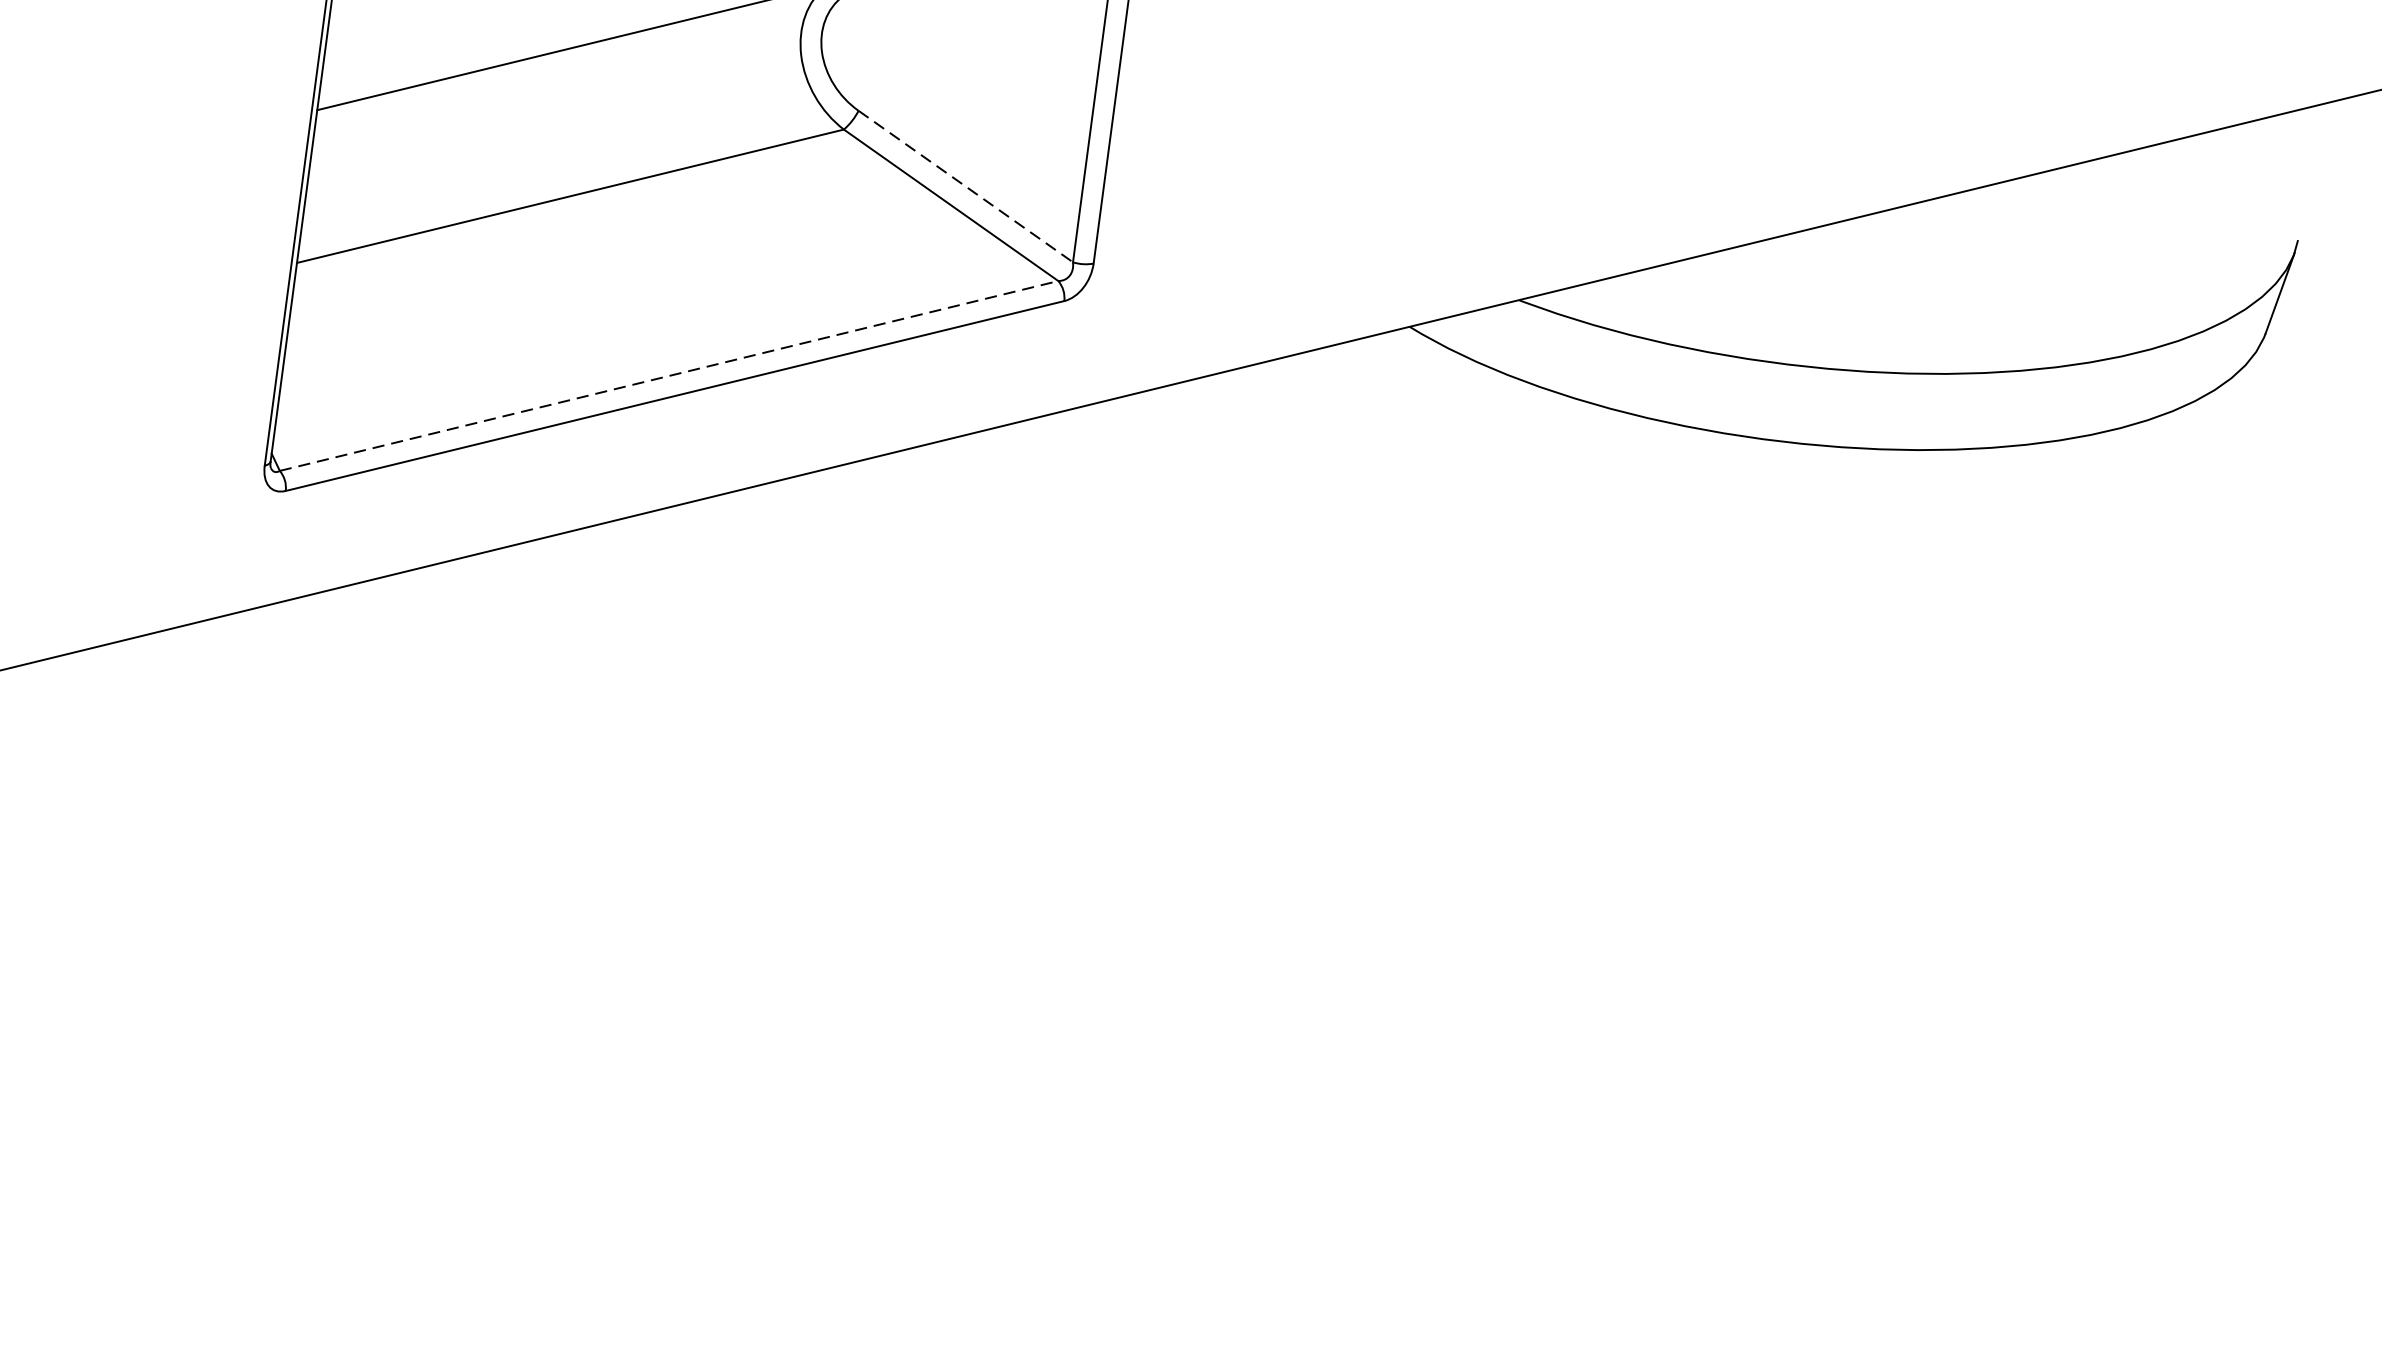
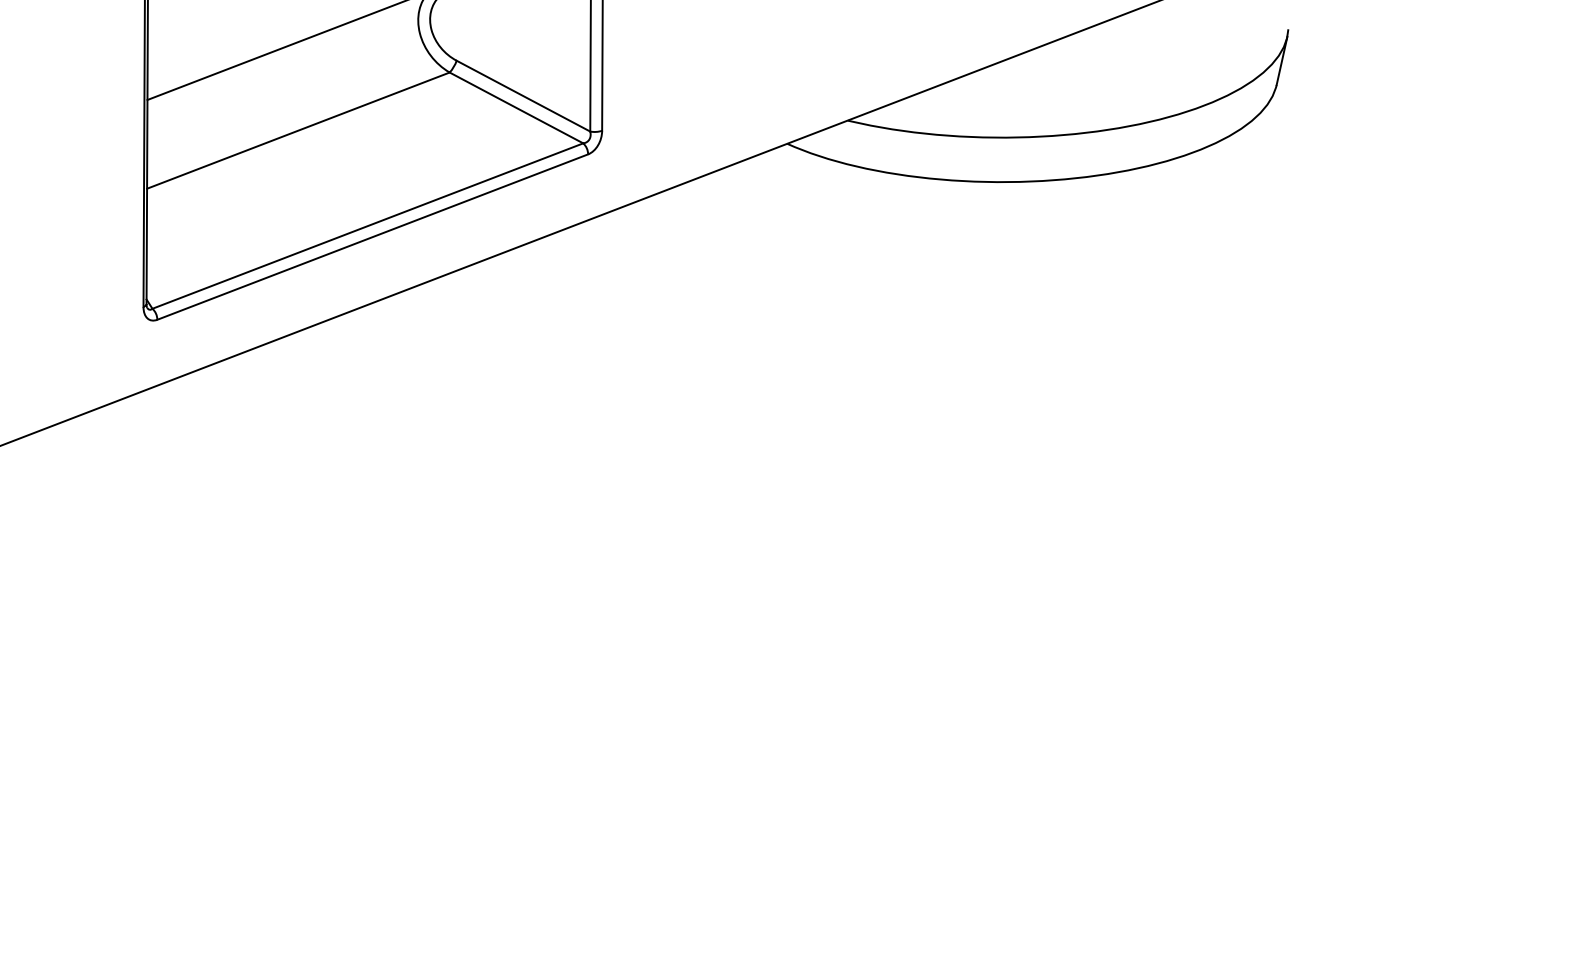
line: (965, 187) -> (523, 96), dashed -> solid
line: (668, 376) -> (367, 226), dashed -> solid

